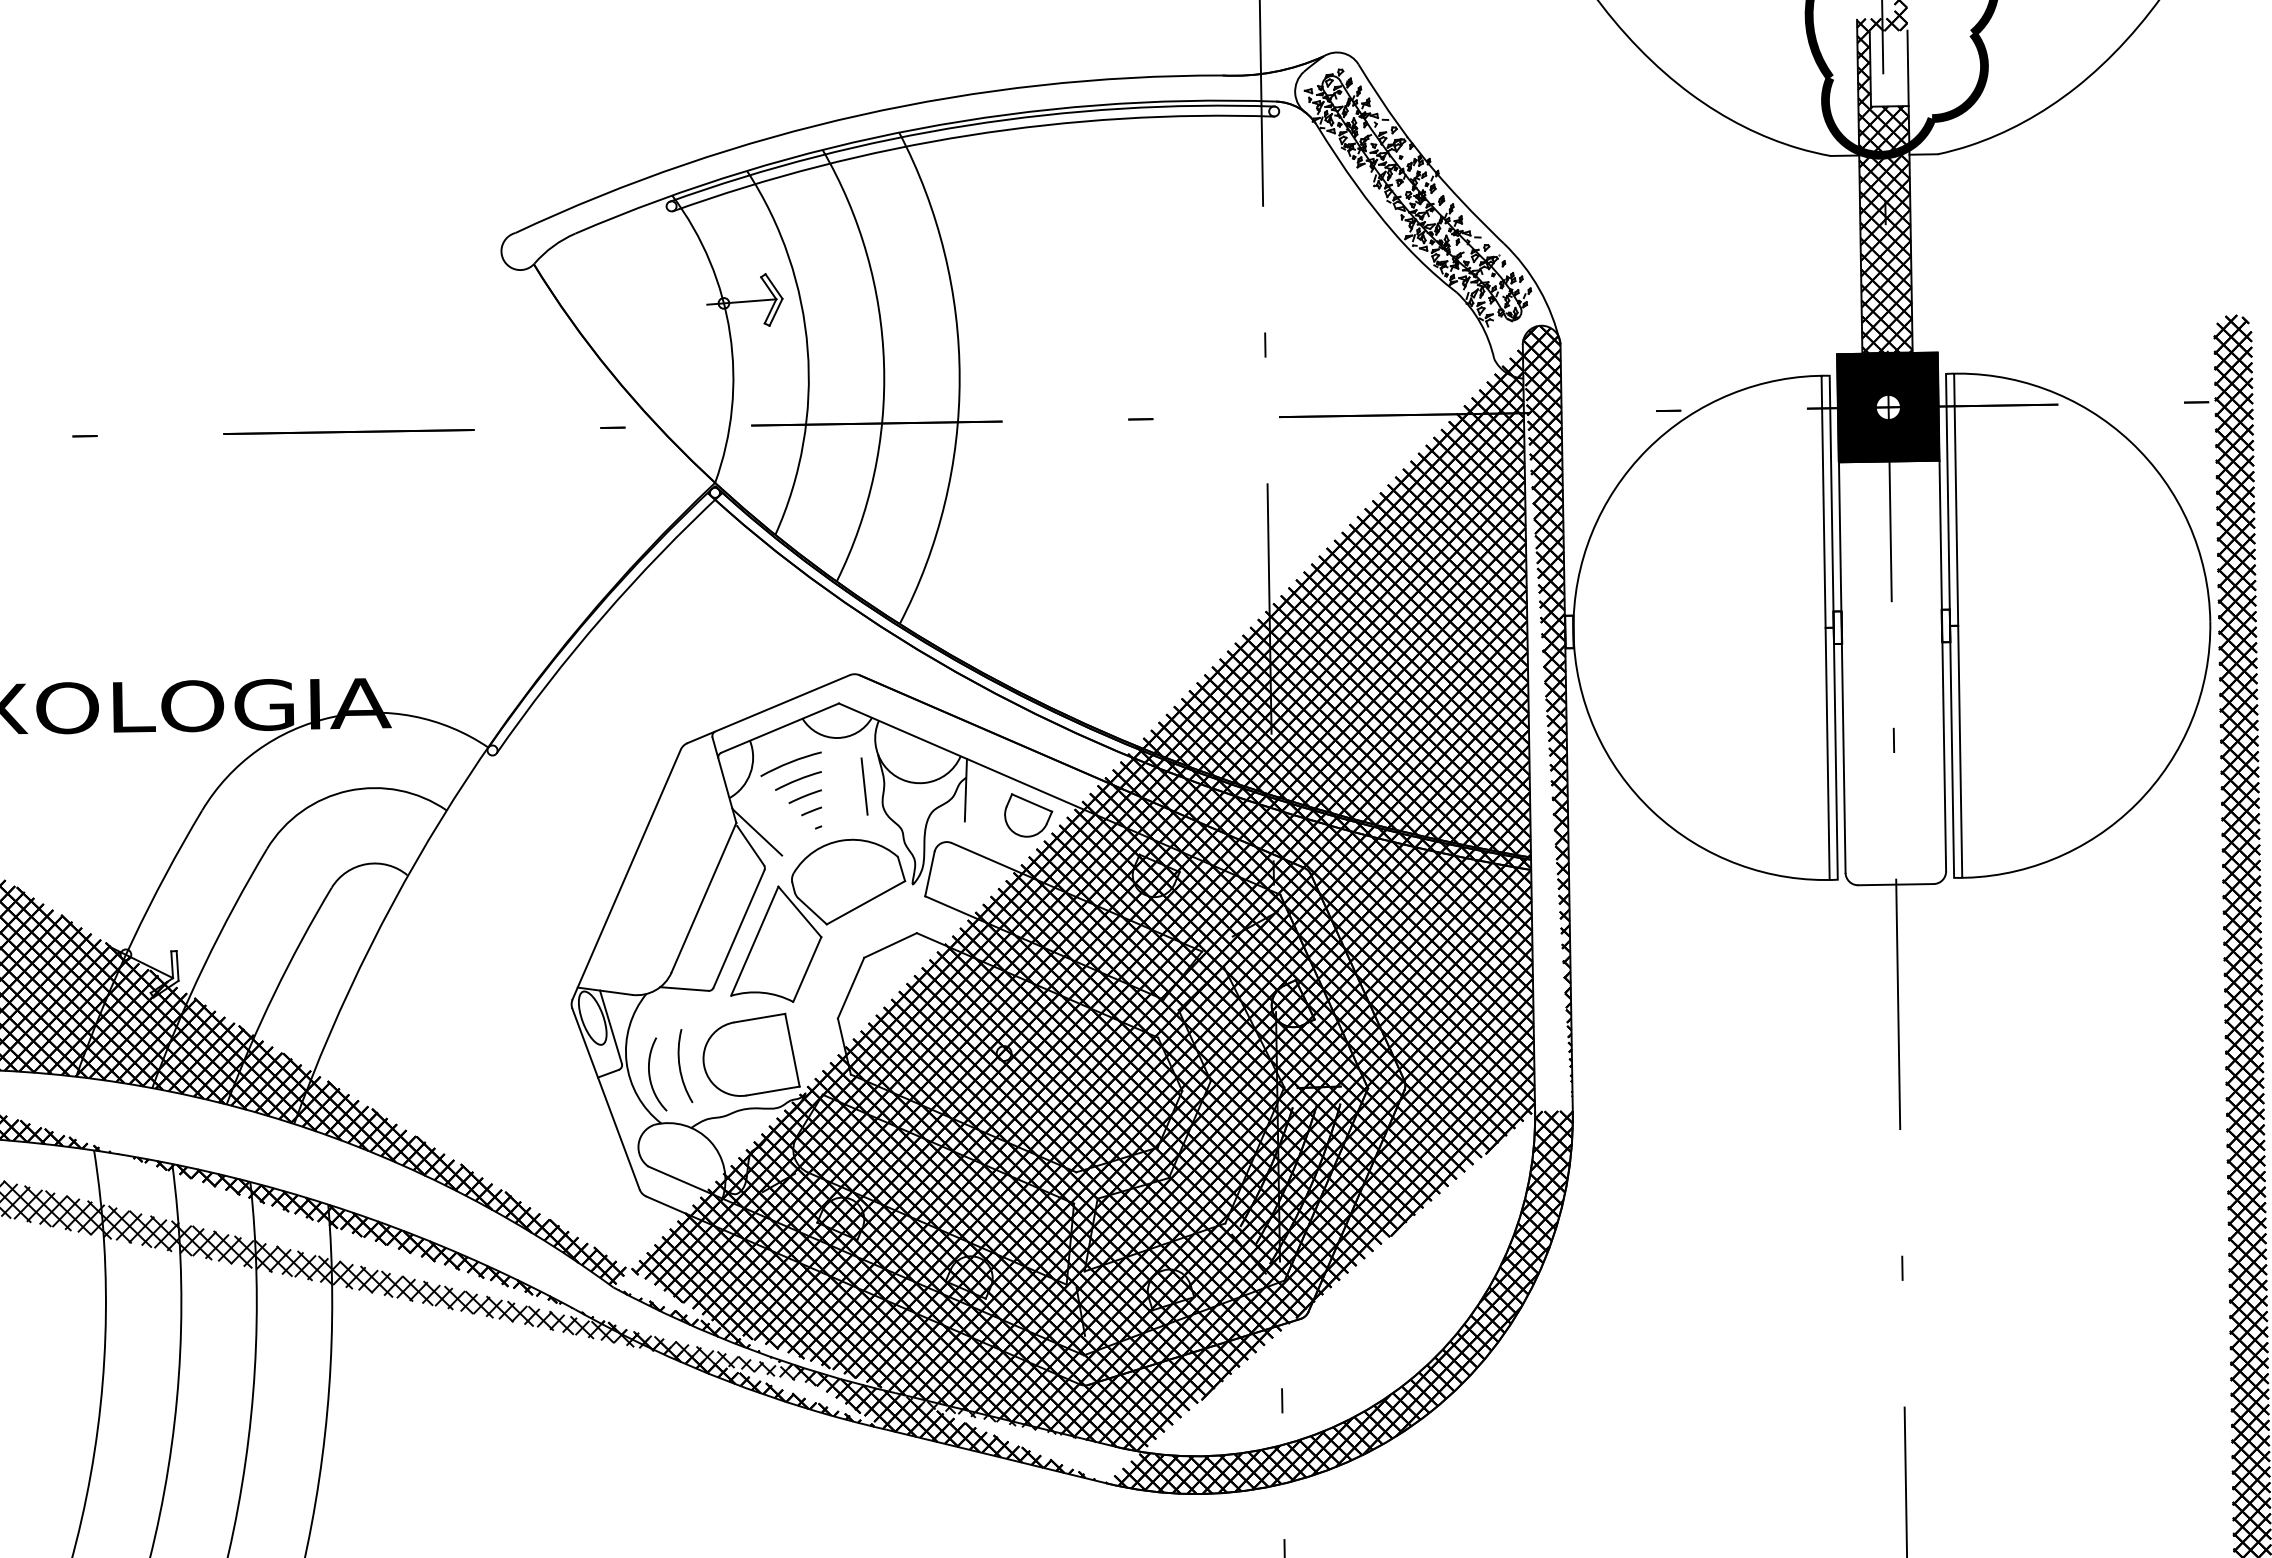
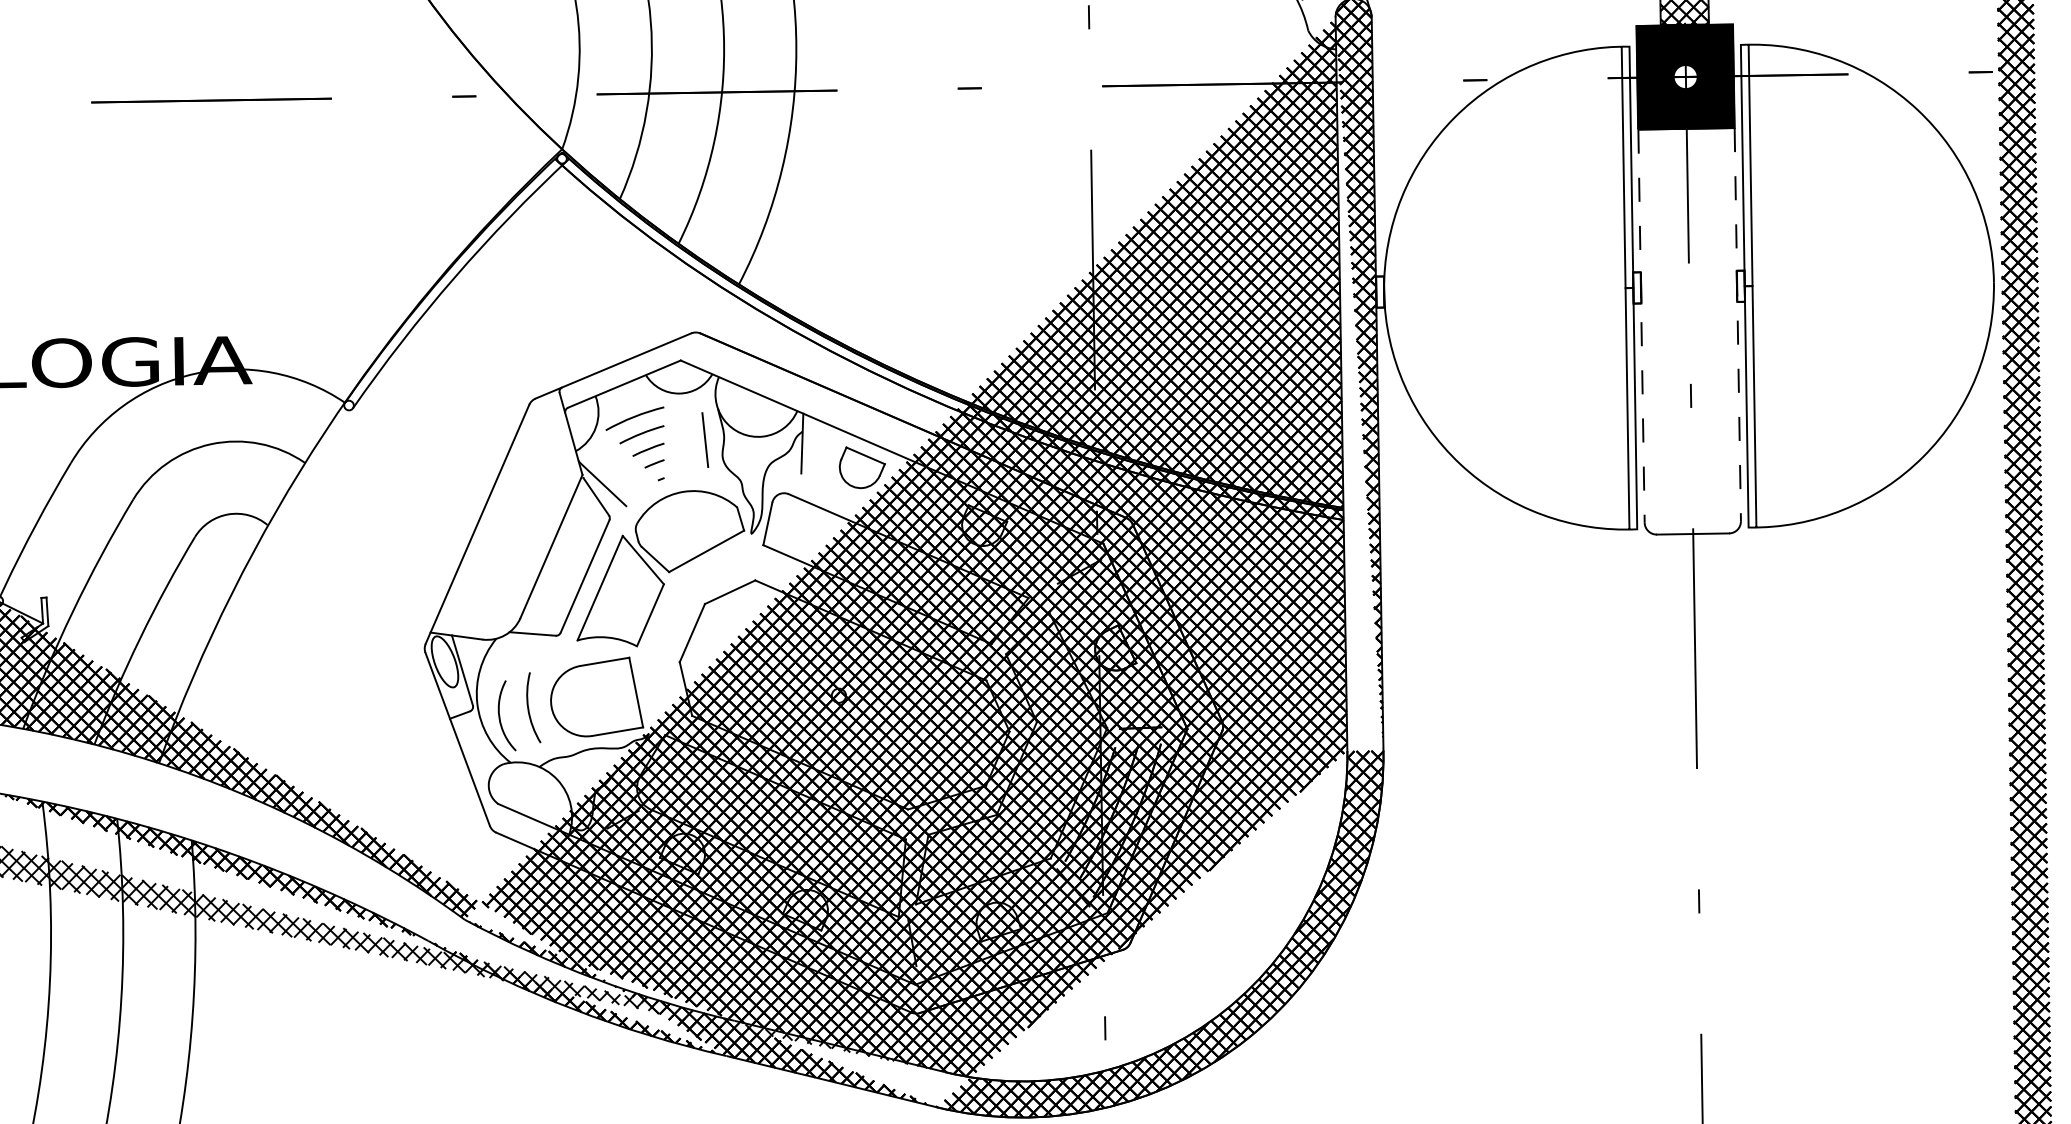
line: (1942, 666) -> (1737, 325), solid -> dashed
line: (1842, 668) -> (1641, 327), solid -> dashed

